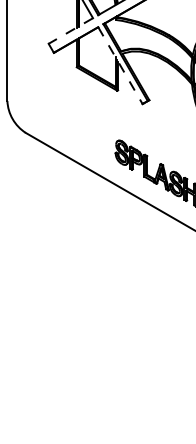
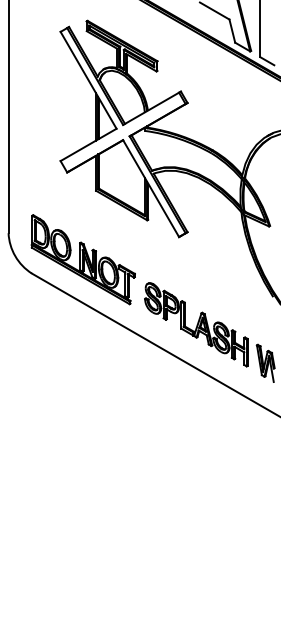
line: (70, 31) -> (88, 145), dashed -> solid
line: (120, 65) -> (151, 188), dashed -> solid
part: (66, 121) -> (82, 259), added

